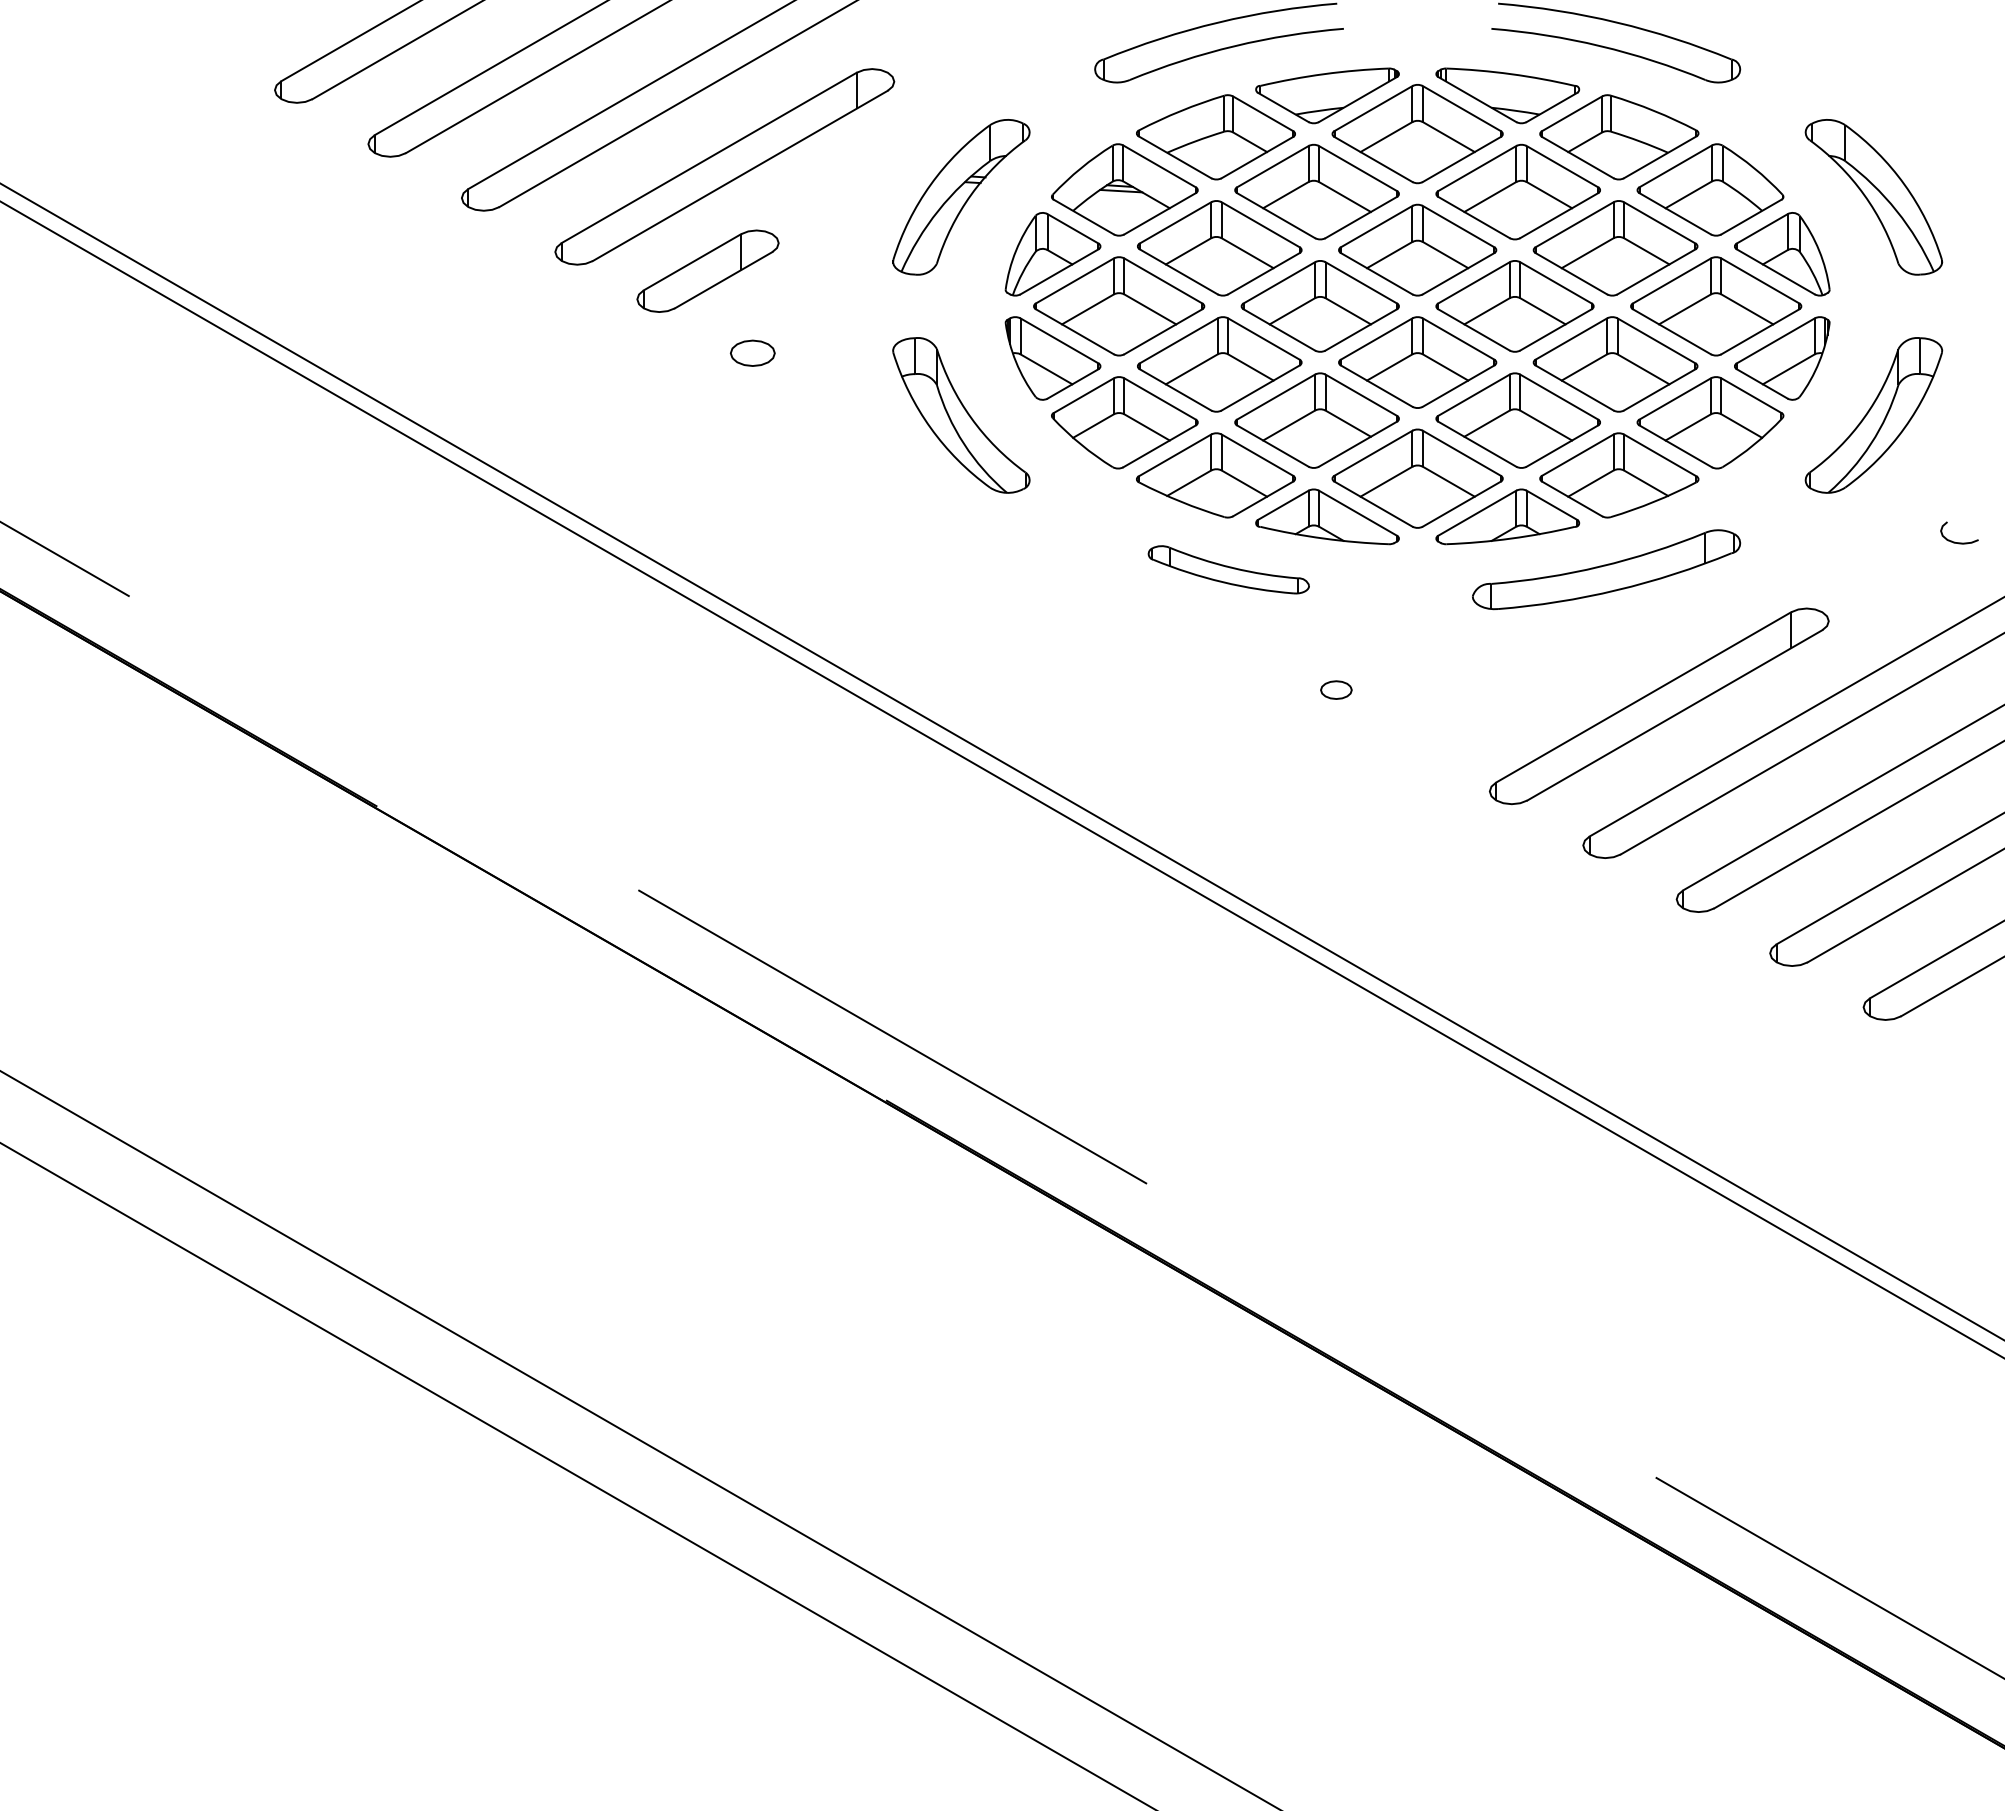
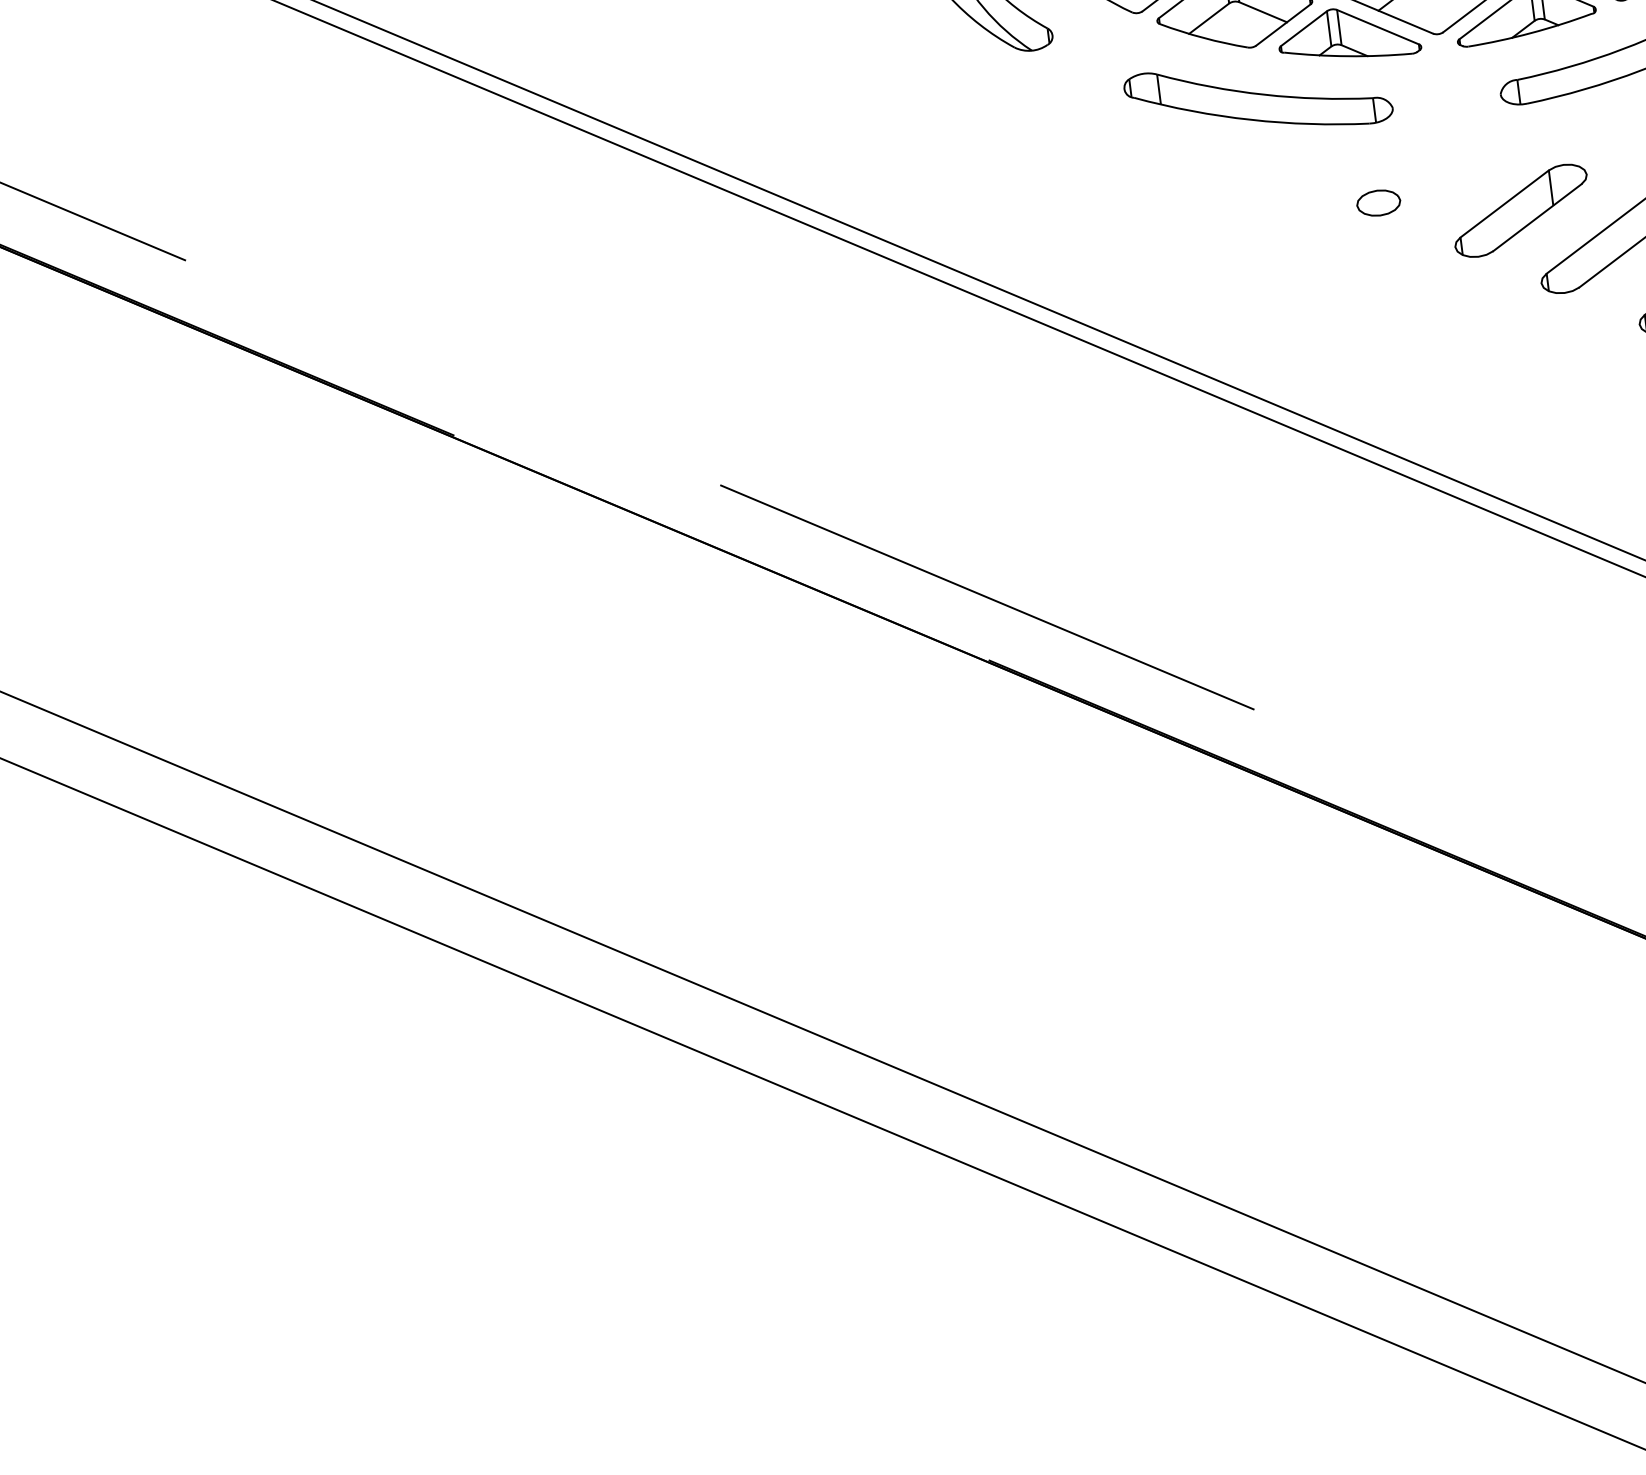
part: (1228, 569) -> (1258, 98), size x1.67
part: (1336, 689) -> (1378, 202), size x1.43
part: (1478, 715) -> (1521, 210), added

